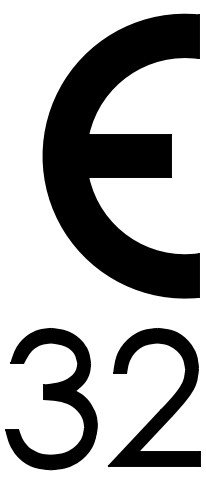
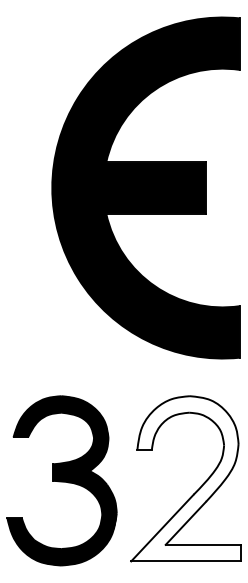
fill: (154, 397) -> (185, 478), removed

